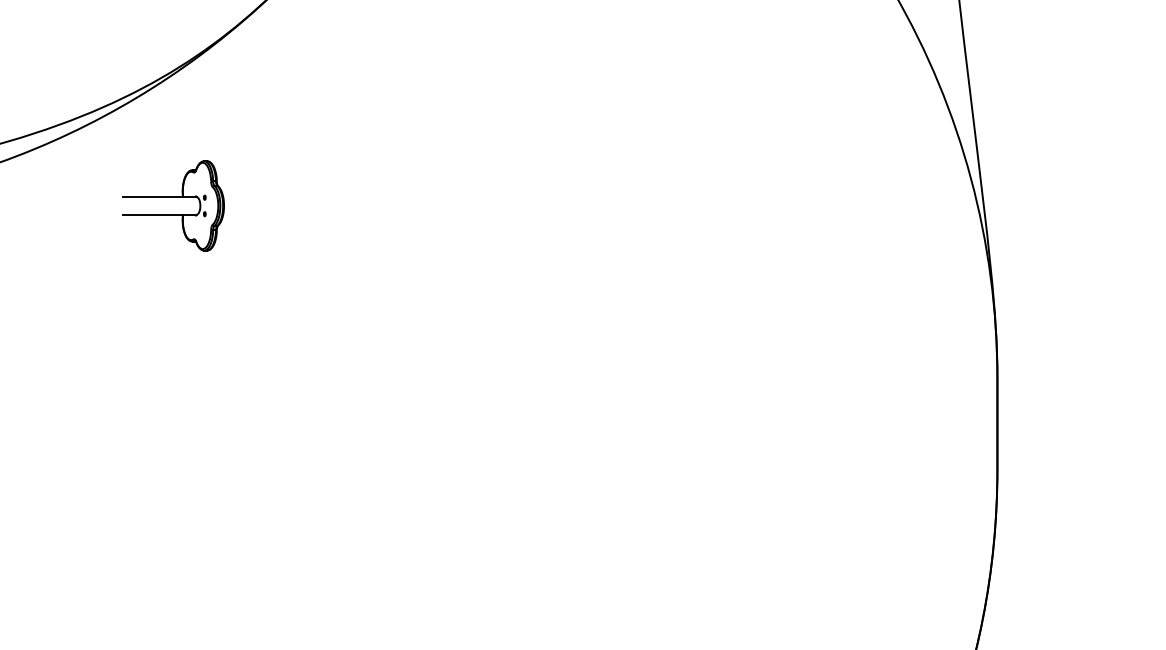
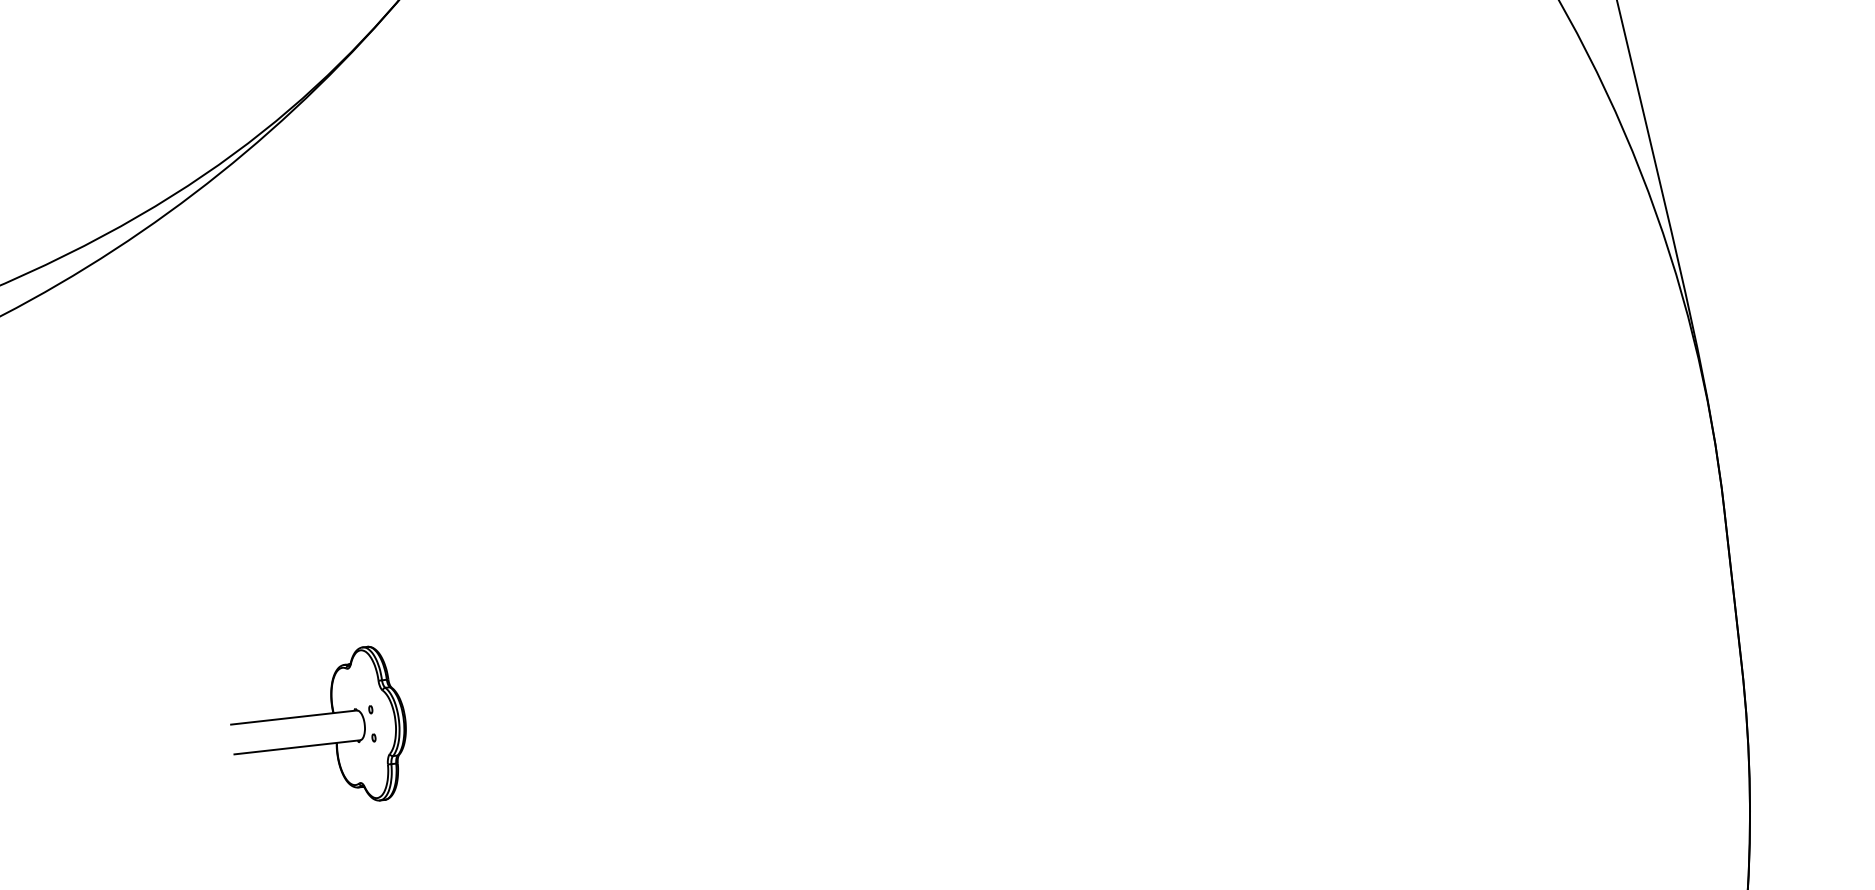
part: (173, 197) -> (317, 715), moved

